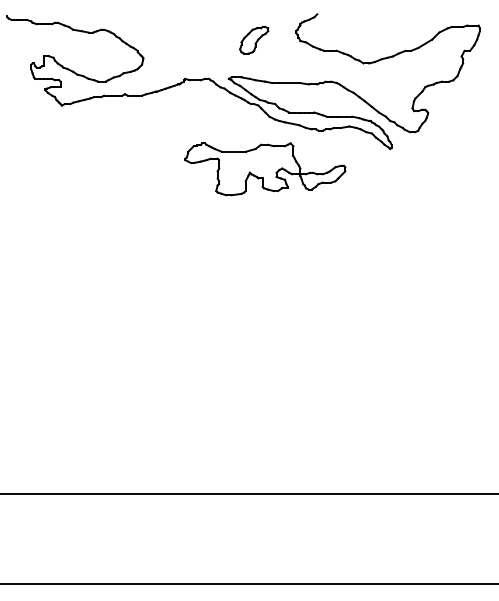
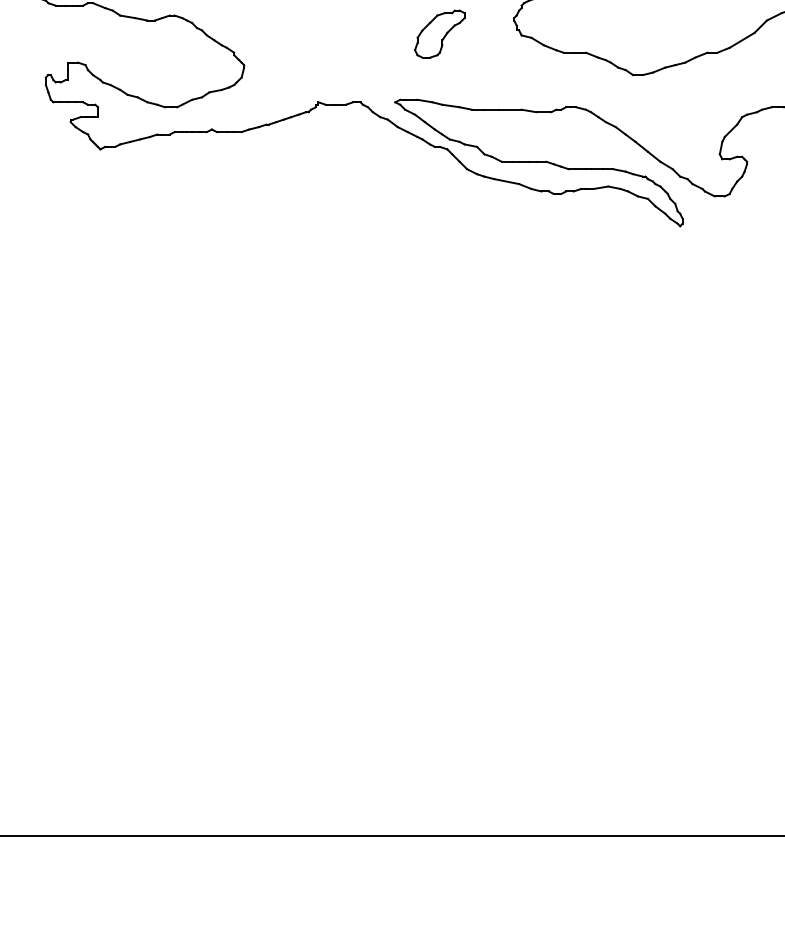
part: (265, 169) -> (459, 262), removed

